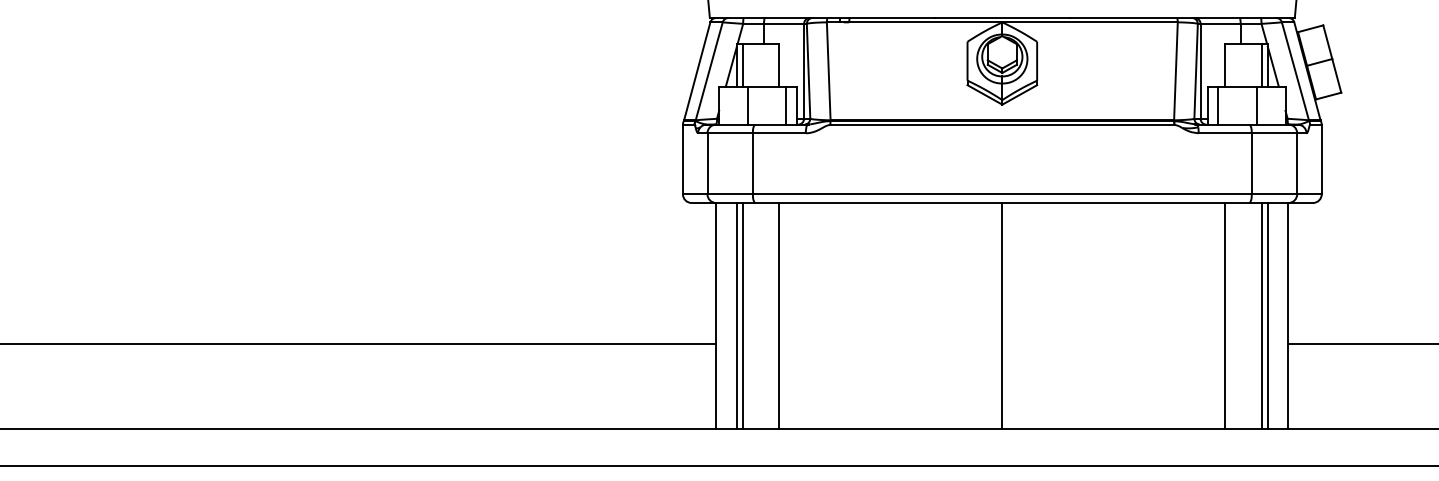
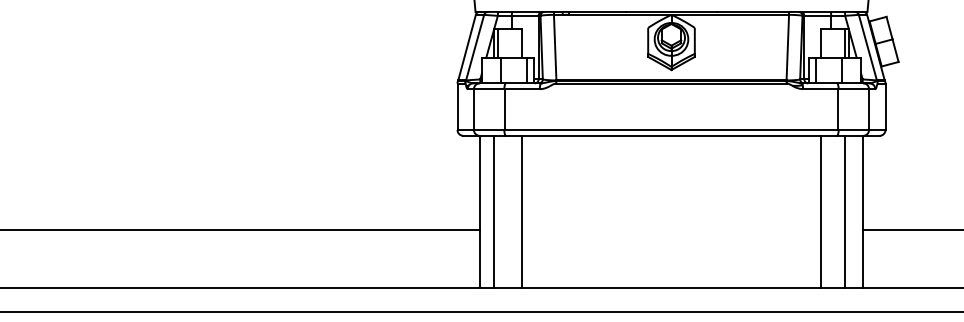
line: (742, 315) -> (497, 211), removed
line: (1002, 315) -> (671, 211), removed
line: (1267, 315) -> (849, 211), removed

